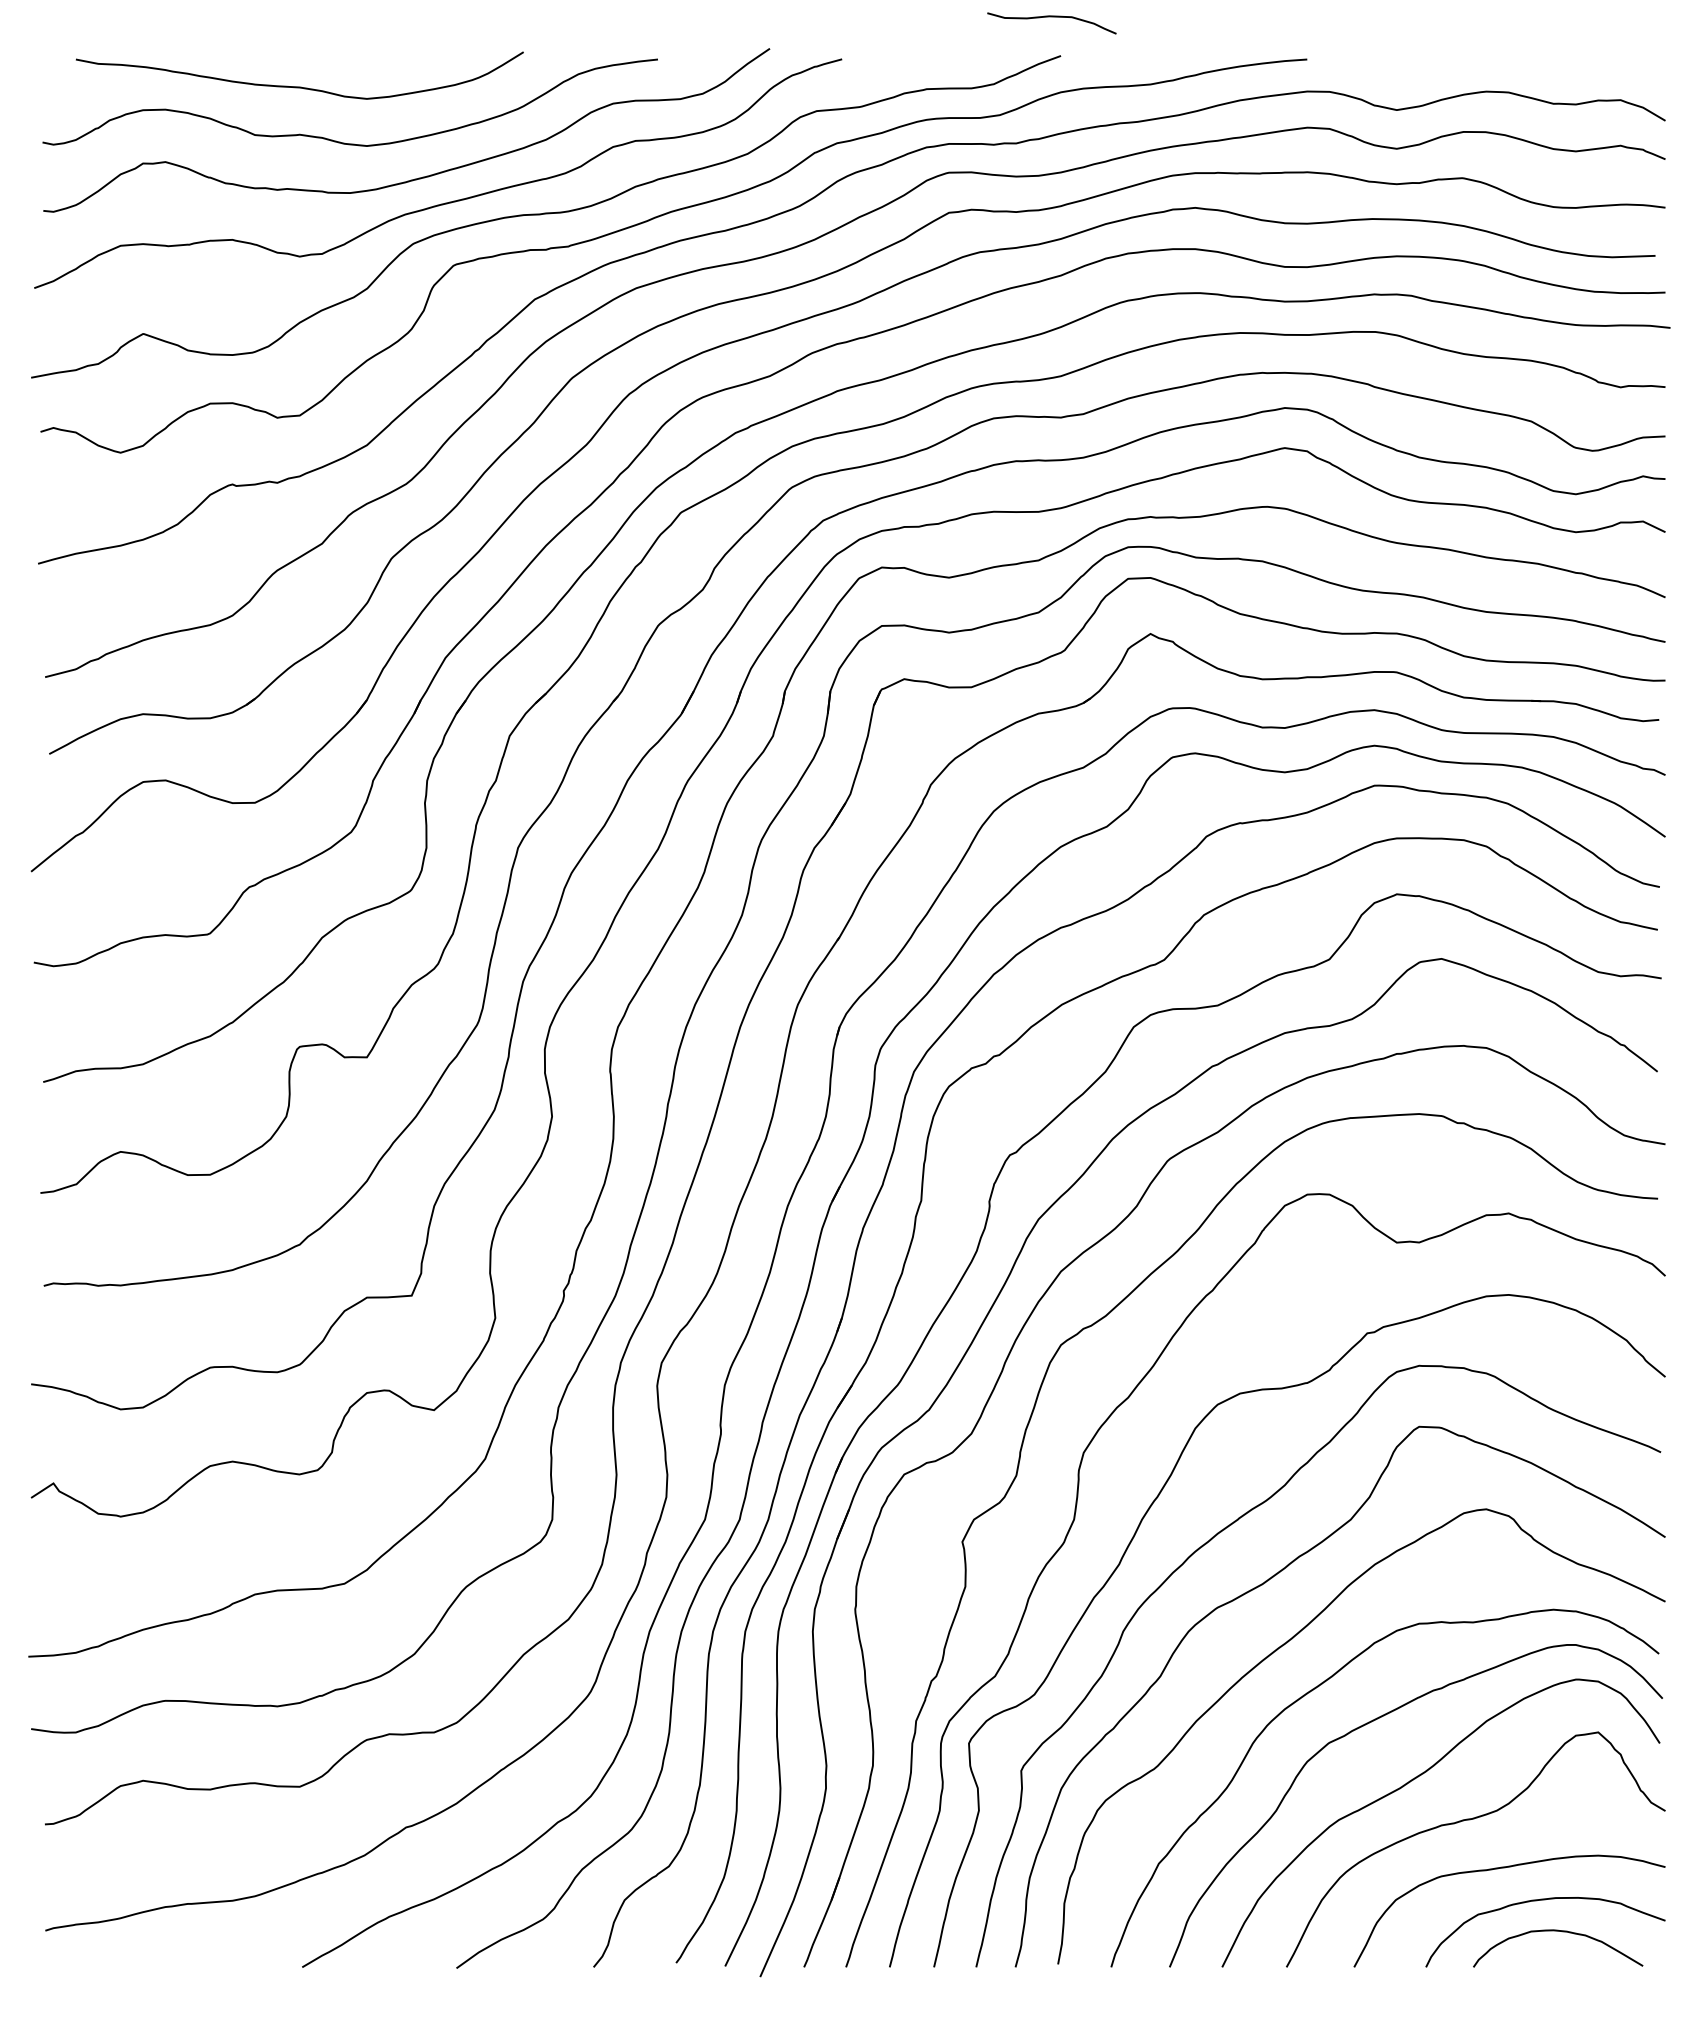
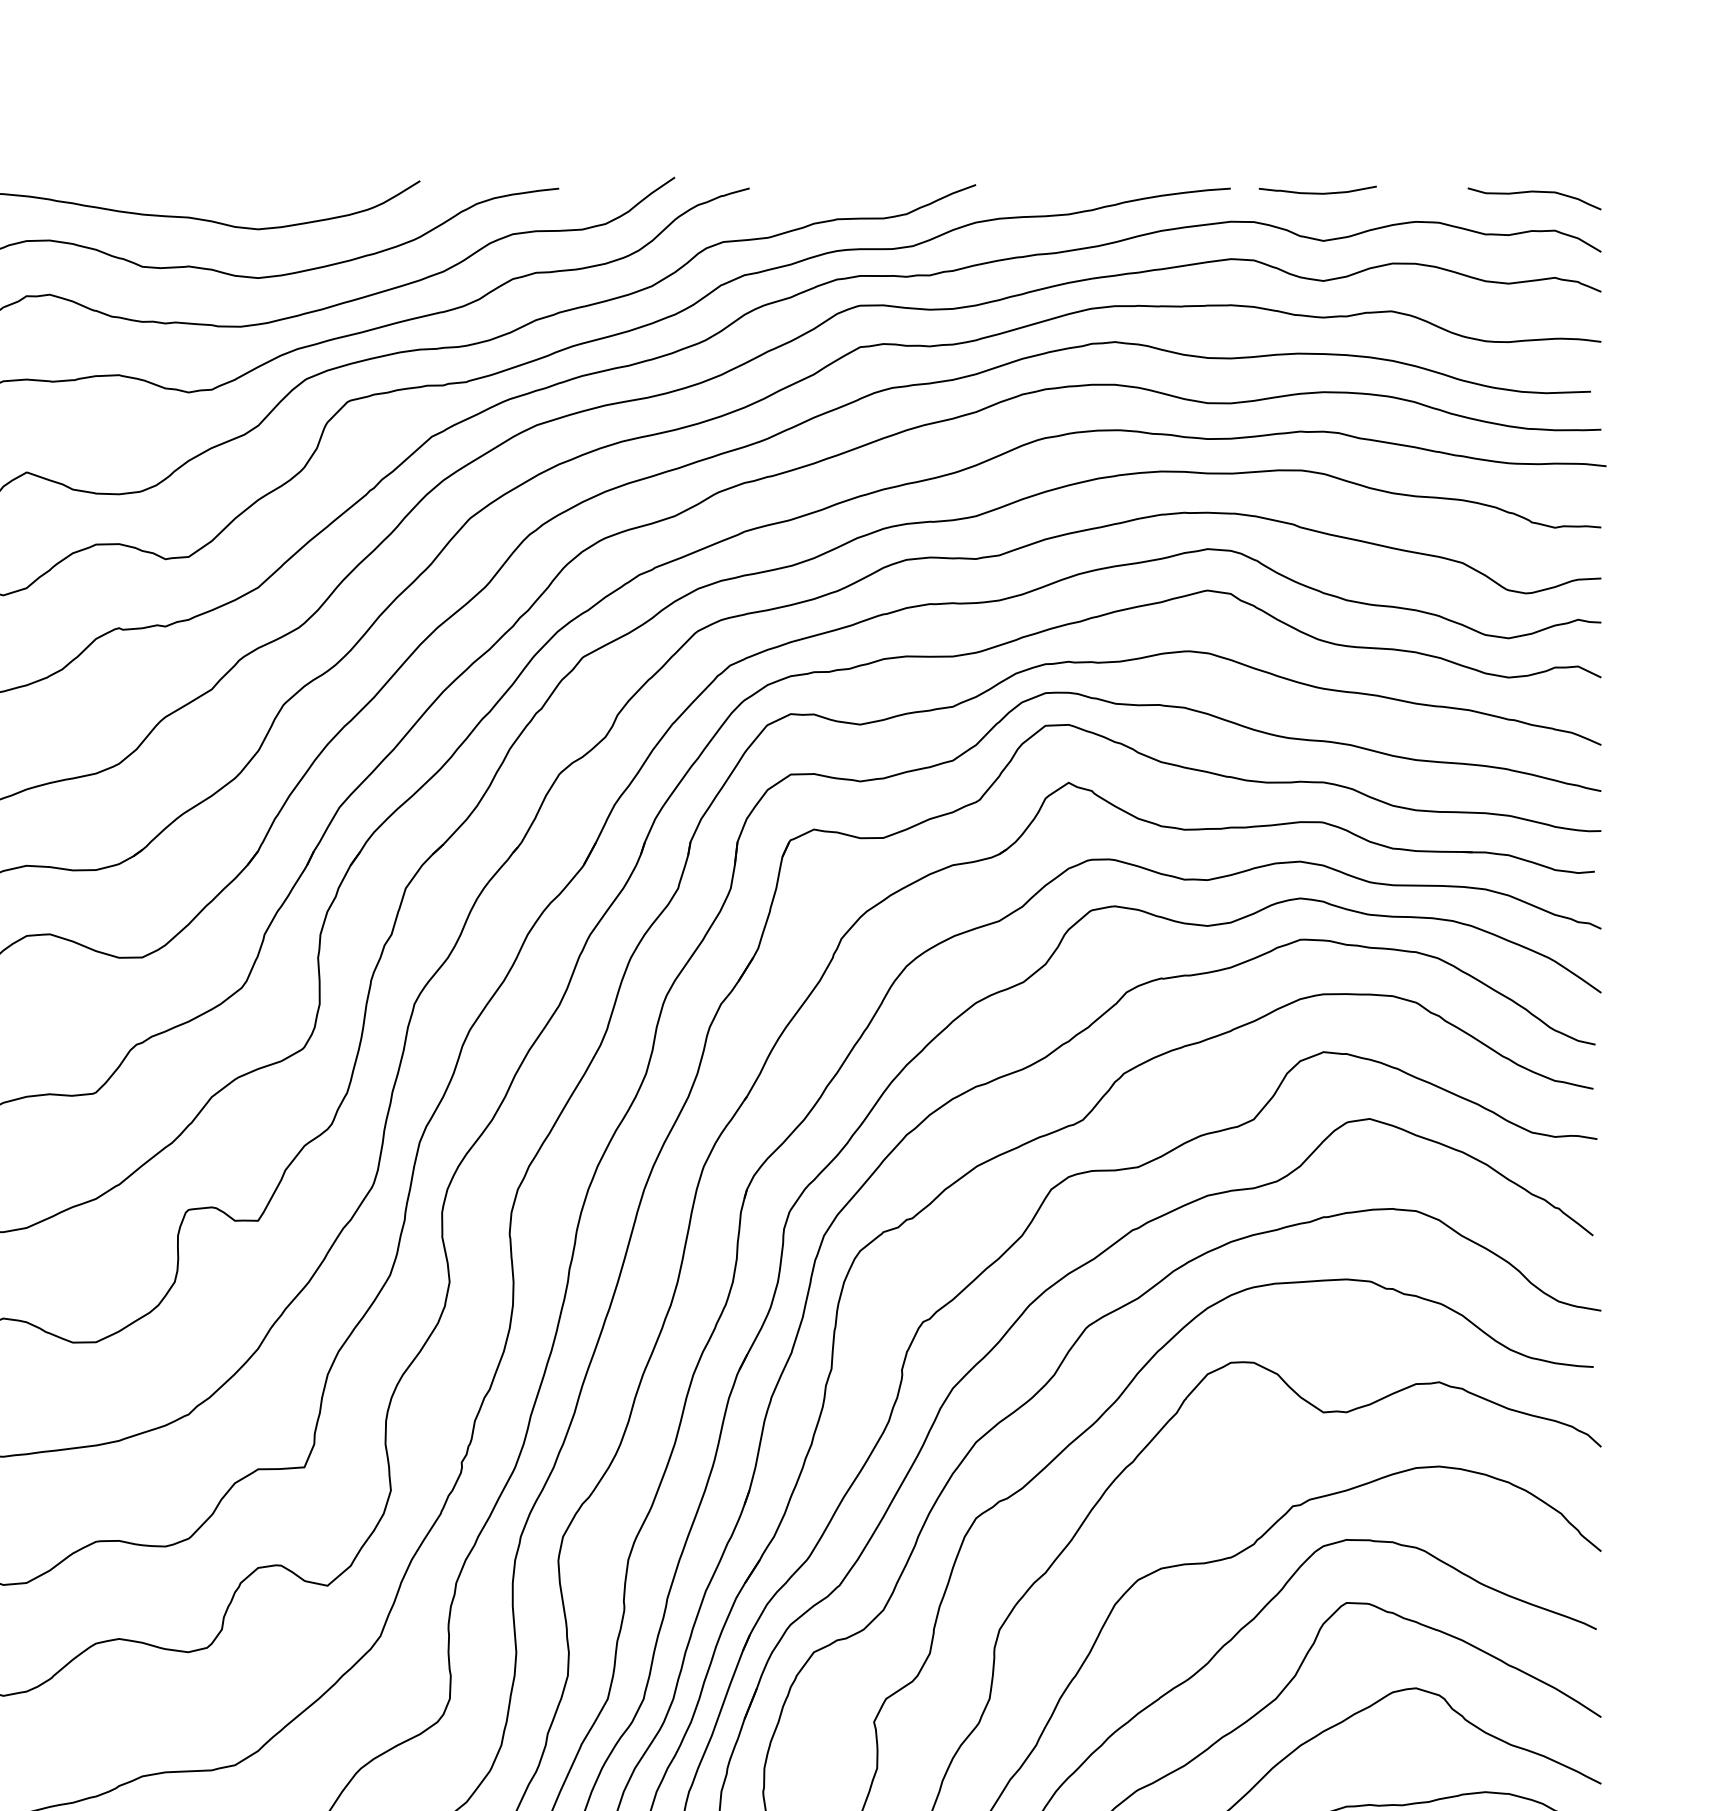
curve: (1051, 17) -> (1534, 192), moved
curve: (1391, 63) -> (1317, 192), added

